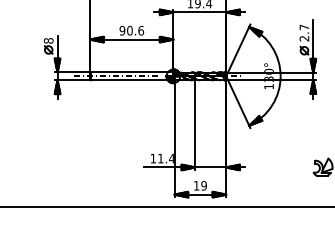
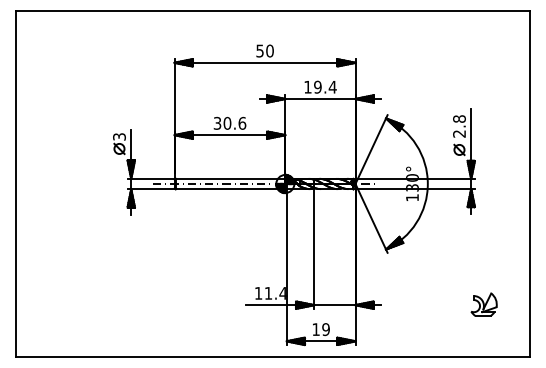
text: (304, 27) -> (459, 118), 2.7 -> 2.8
text: (122, 30) -> (217, 123), 90.6 -> 30.6
text: (48, 40) -> (119, 136), 8 -> 3

